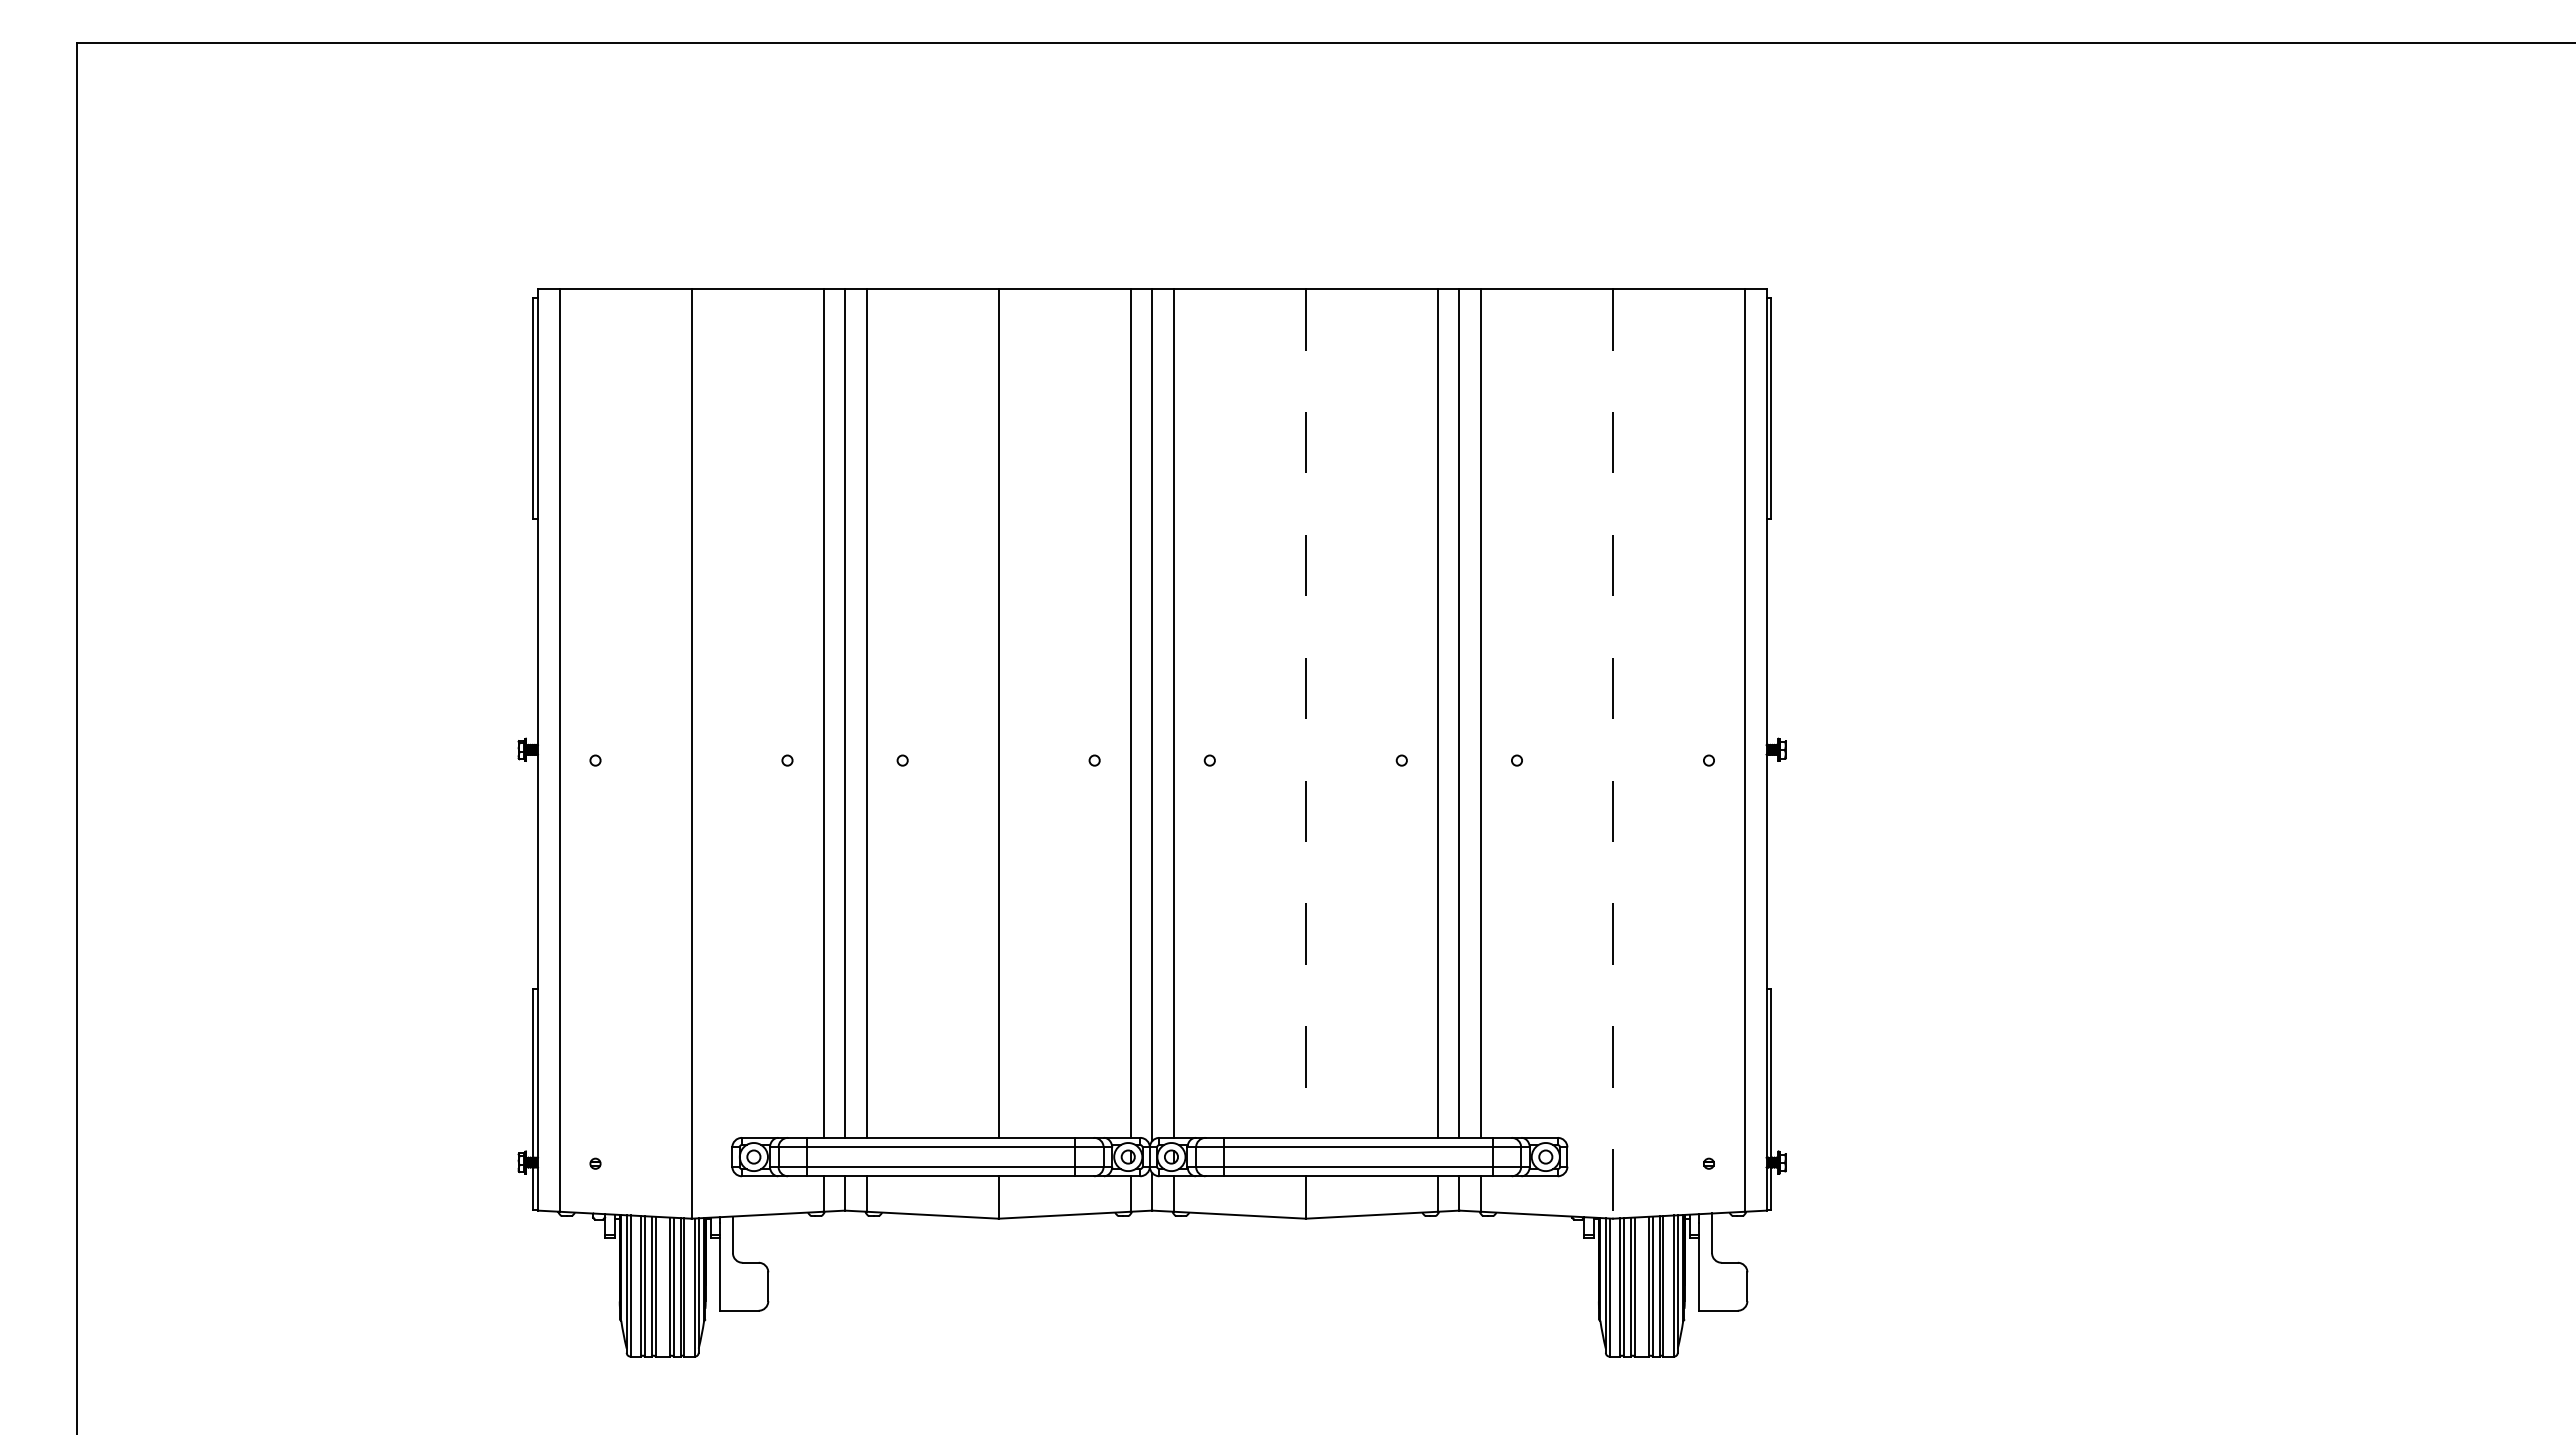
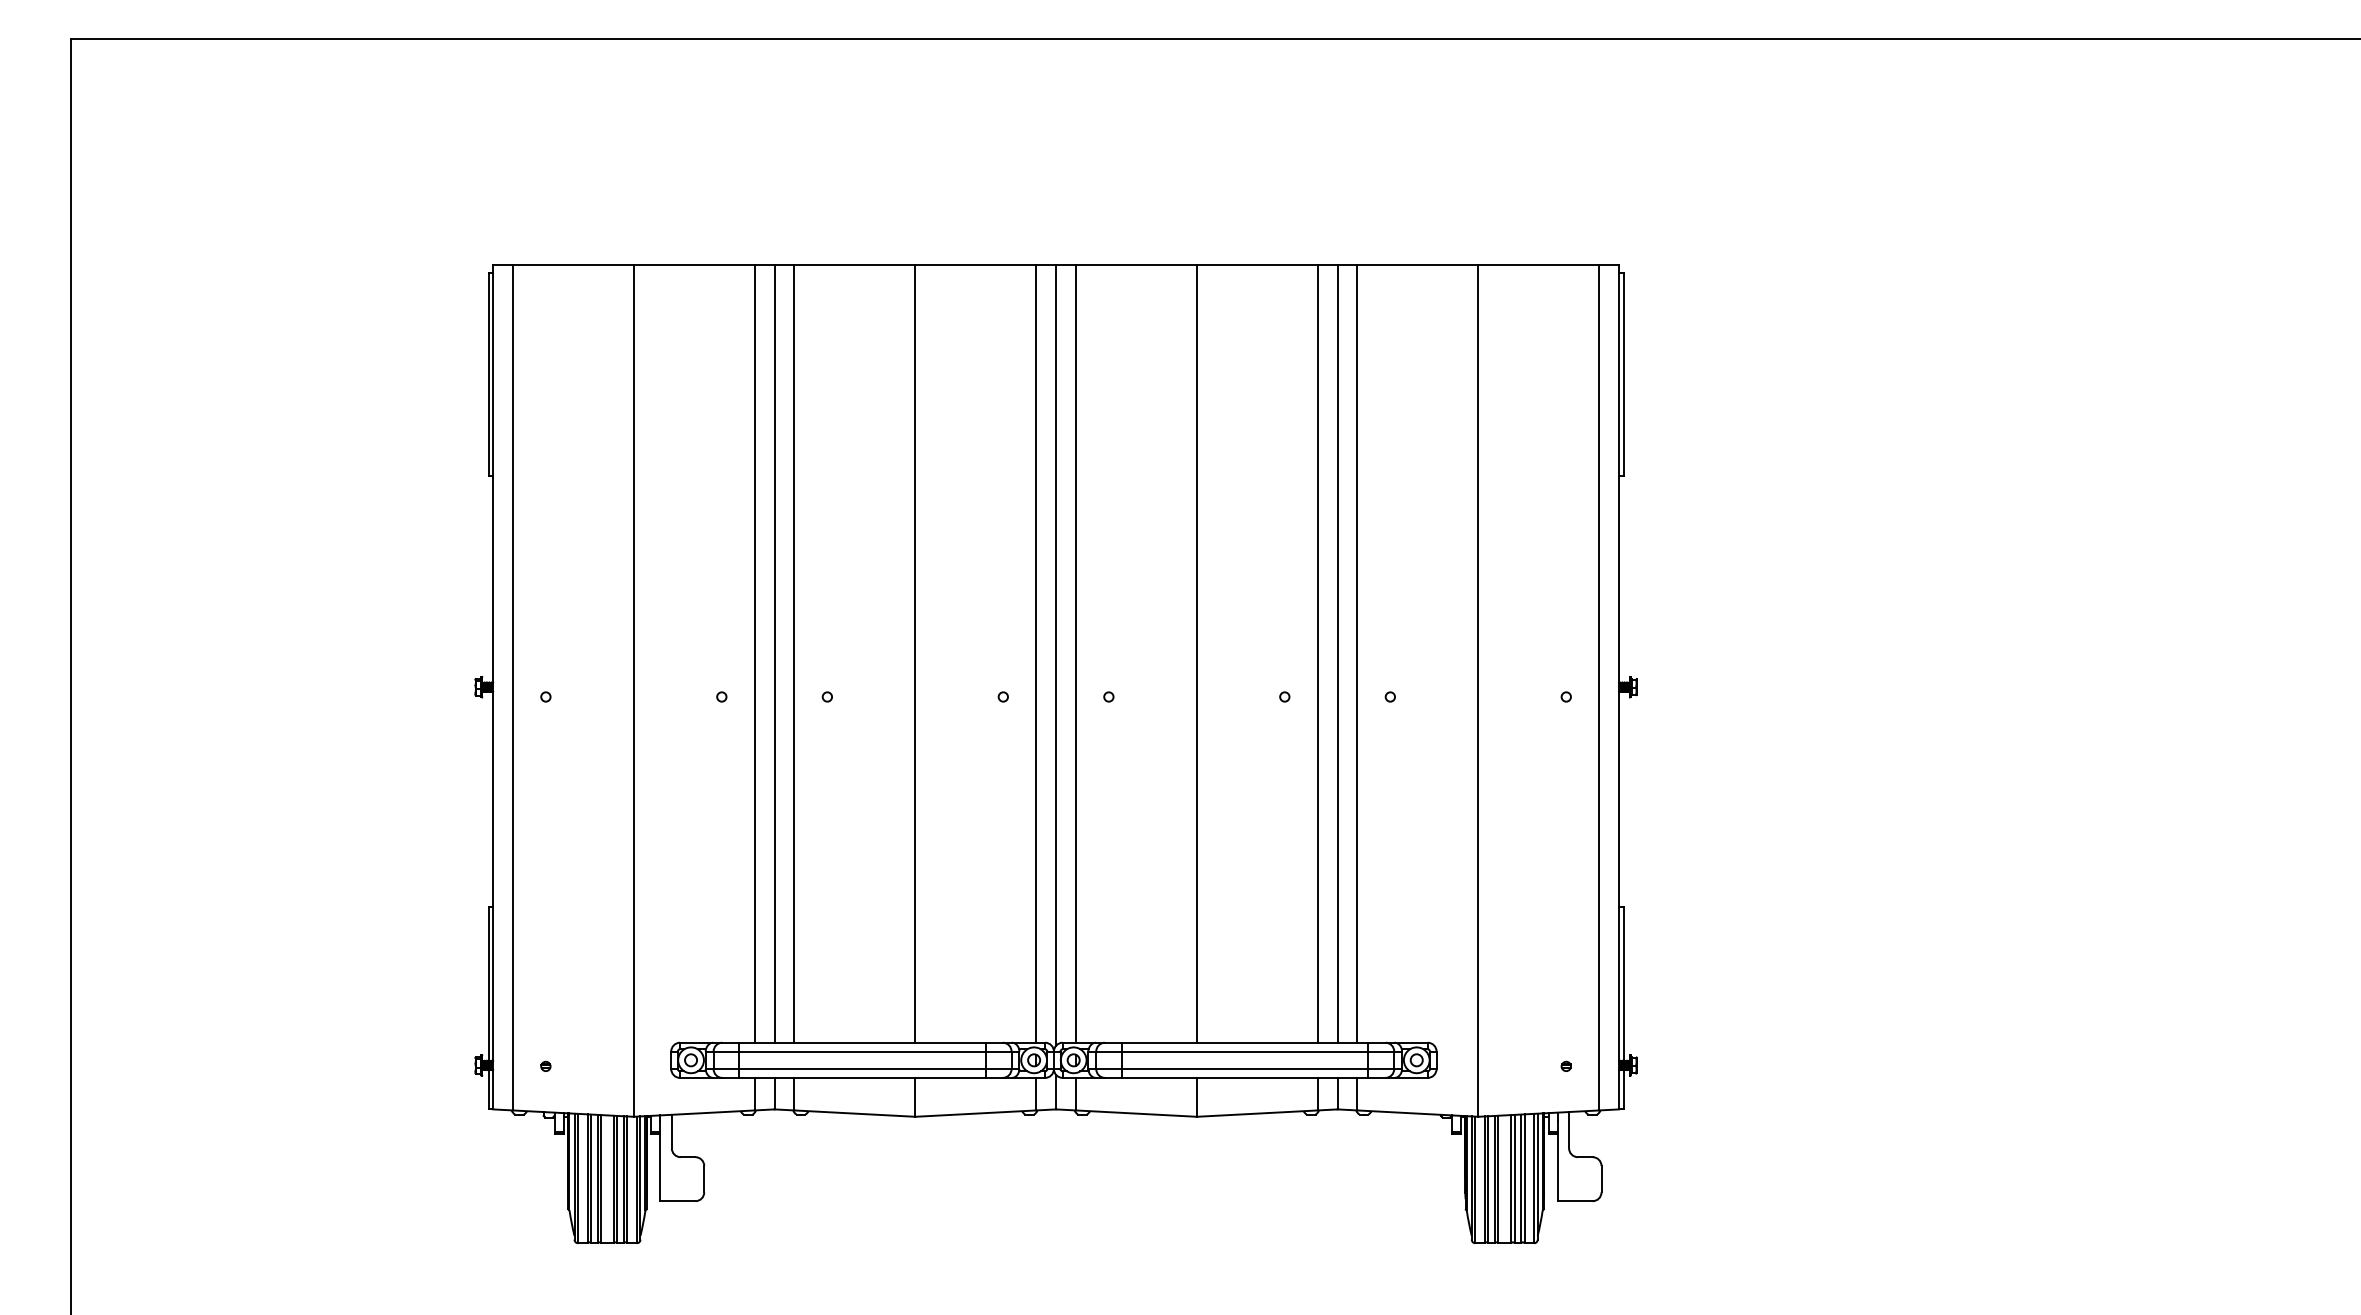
line: (1305, 714) -> (1196, 654), dashed -> solid
line: (1613, 753) -> (1478, 690), dashed -> solid

